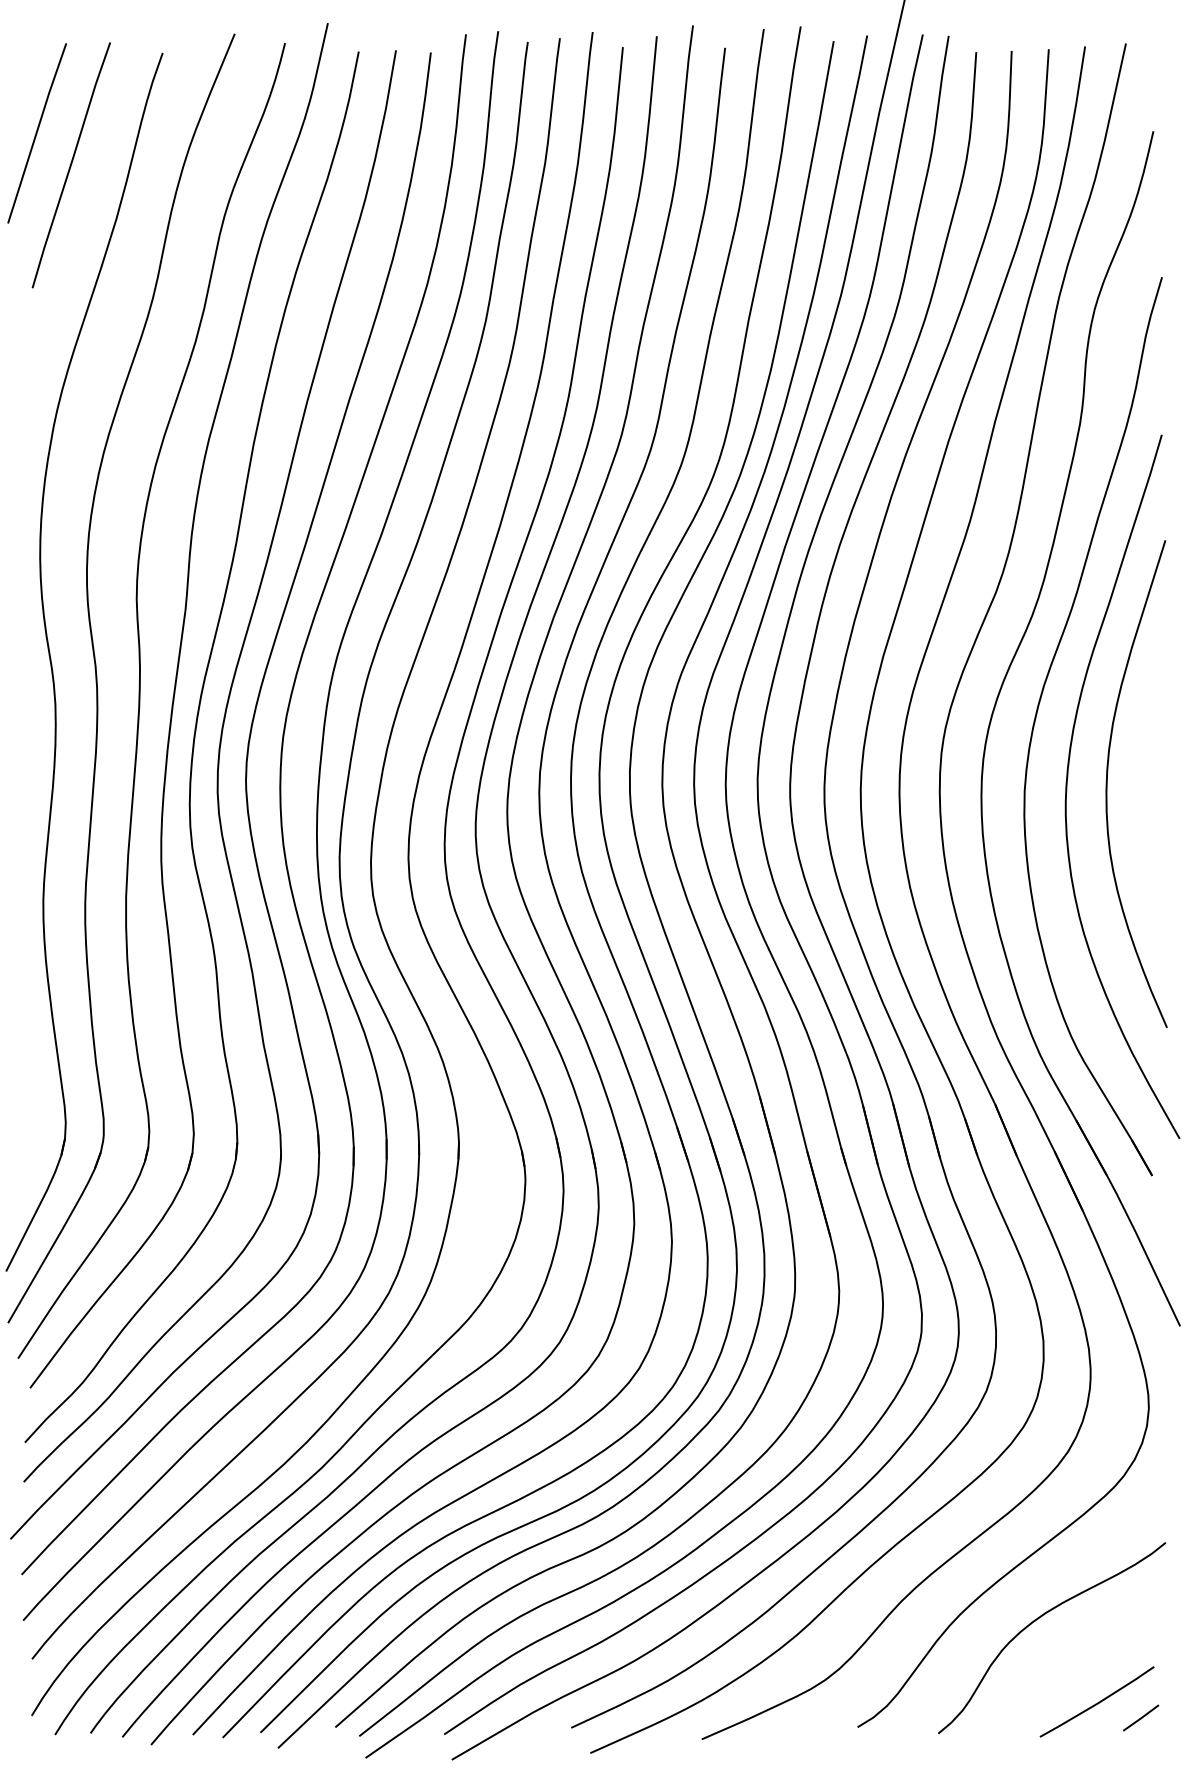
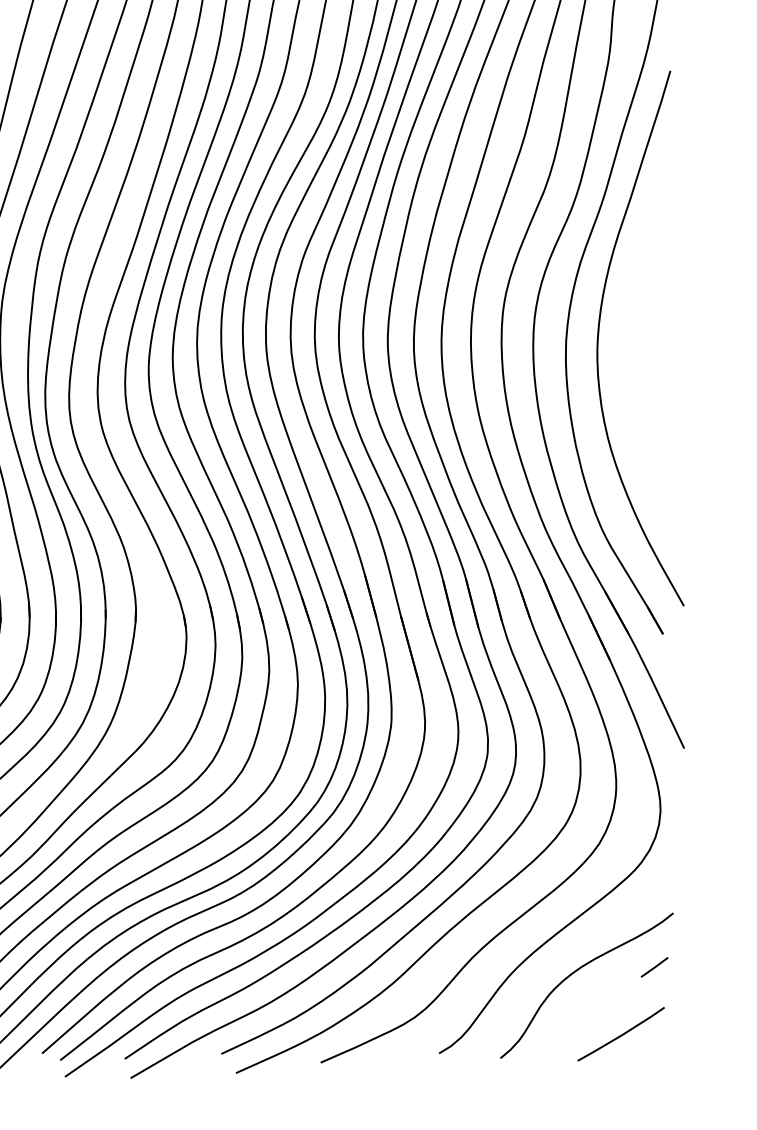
curve: (1107, 783) -> (629, 335), removed
line: (1141, 1717) -> (654, 966), moved

